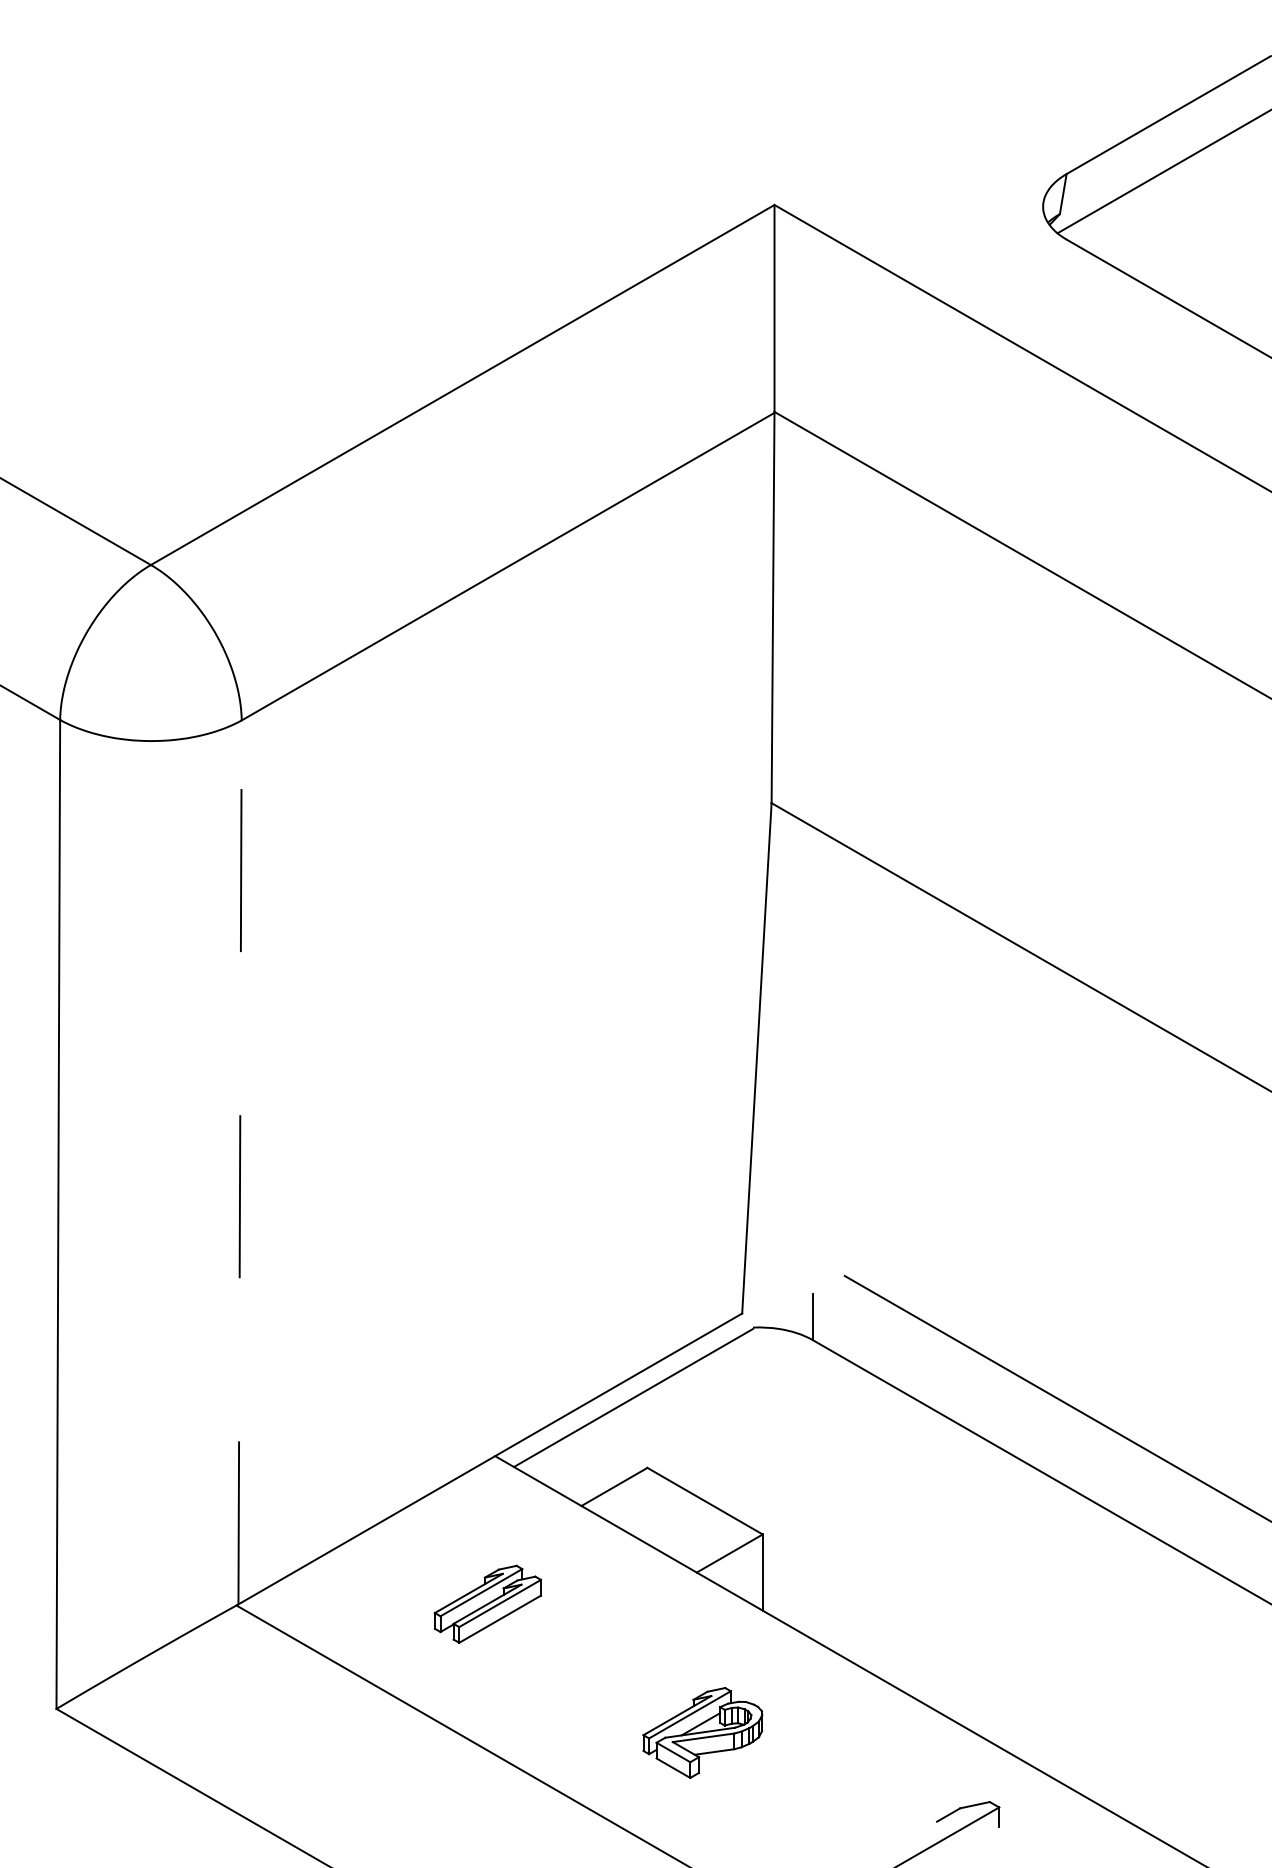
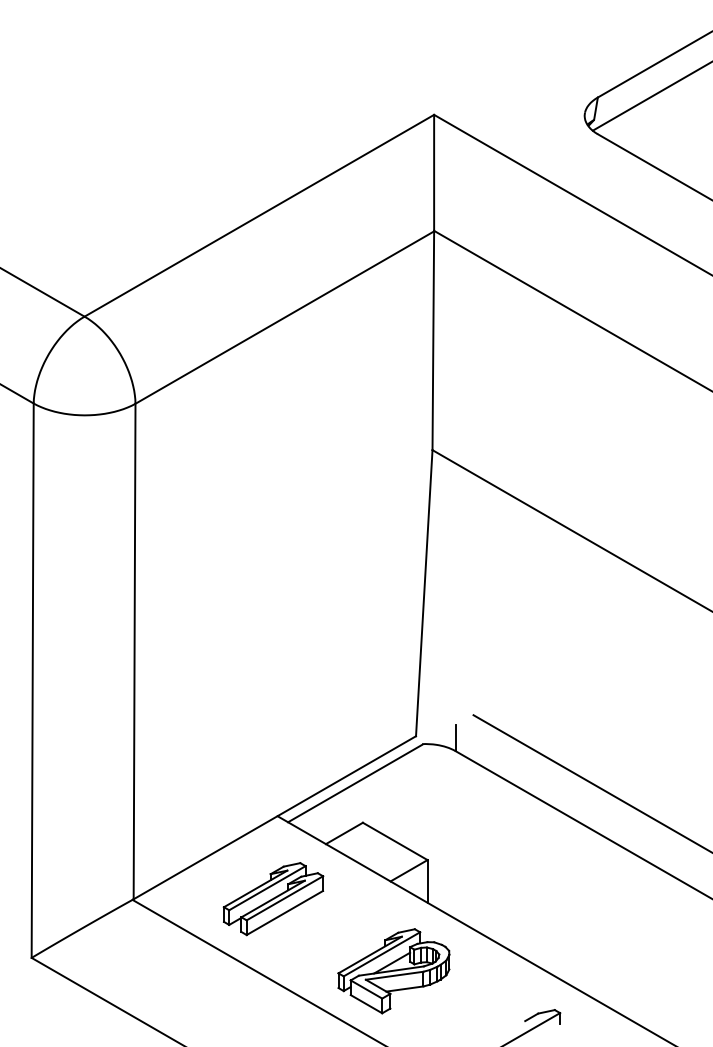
line: (239, 1162) -> (134, 651), dashed -> solid
part: (487, 1604) -> (273, 899), size x1.67
part: (702, 1733) -> (393, 971), size x1.67

